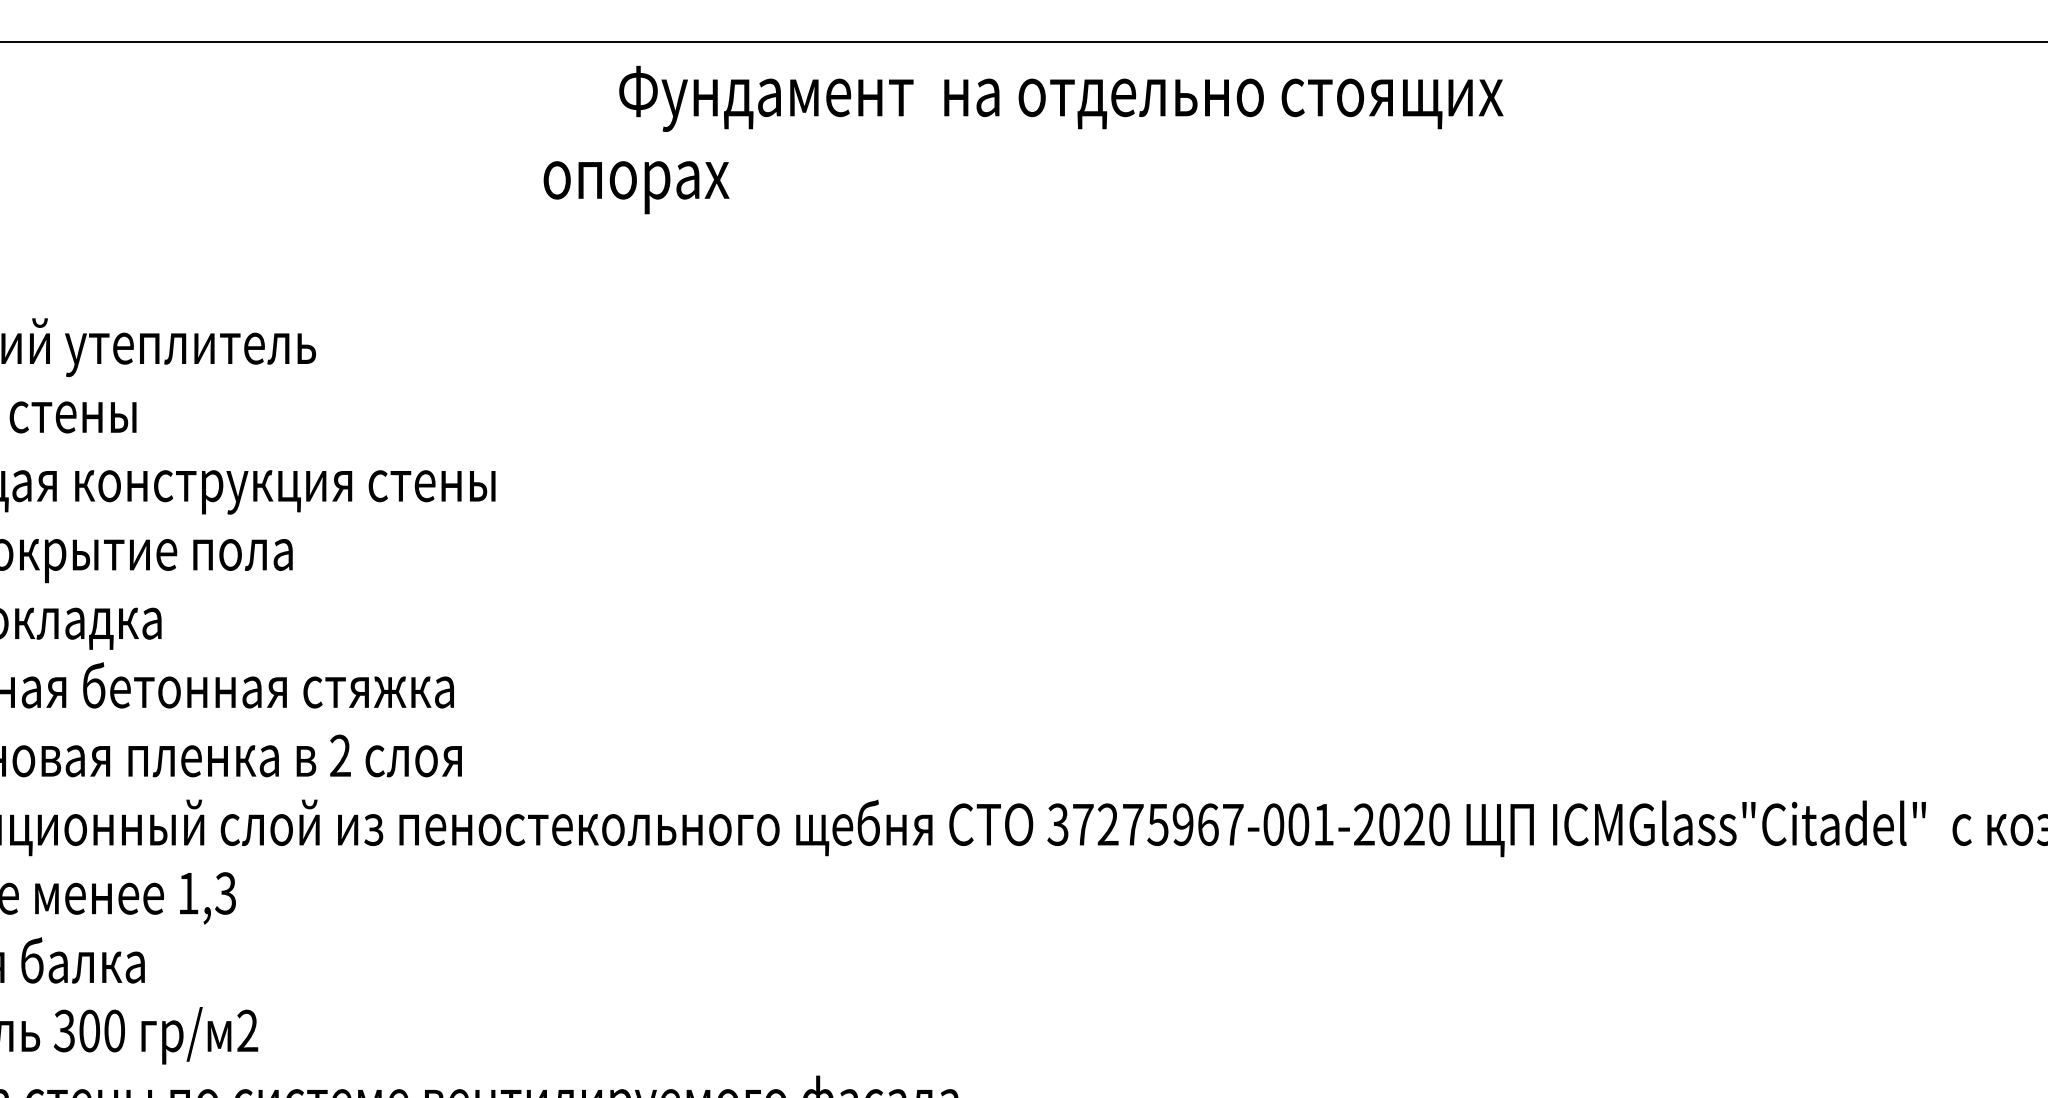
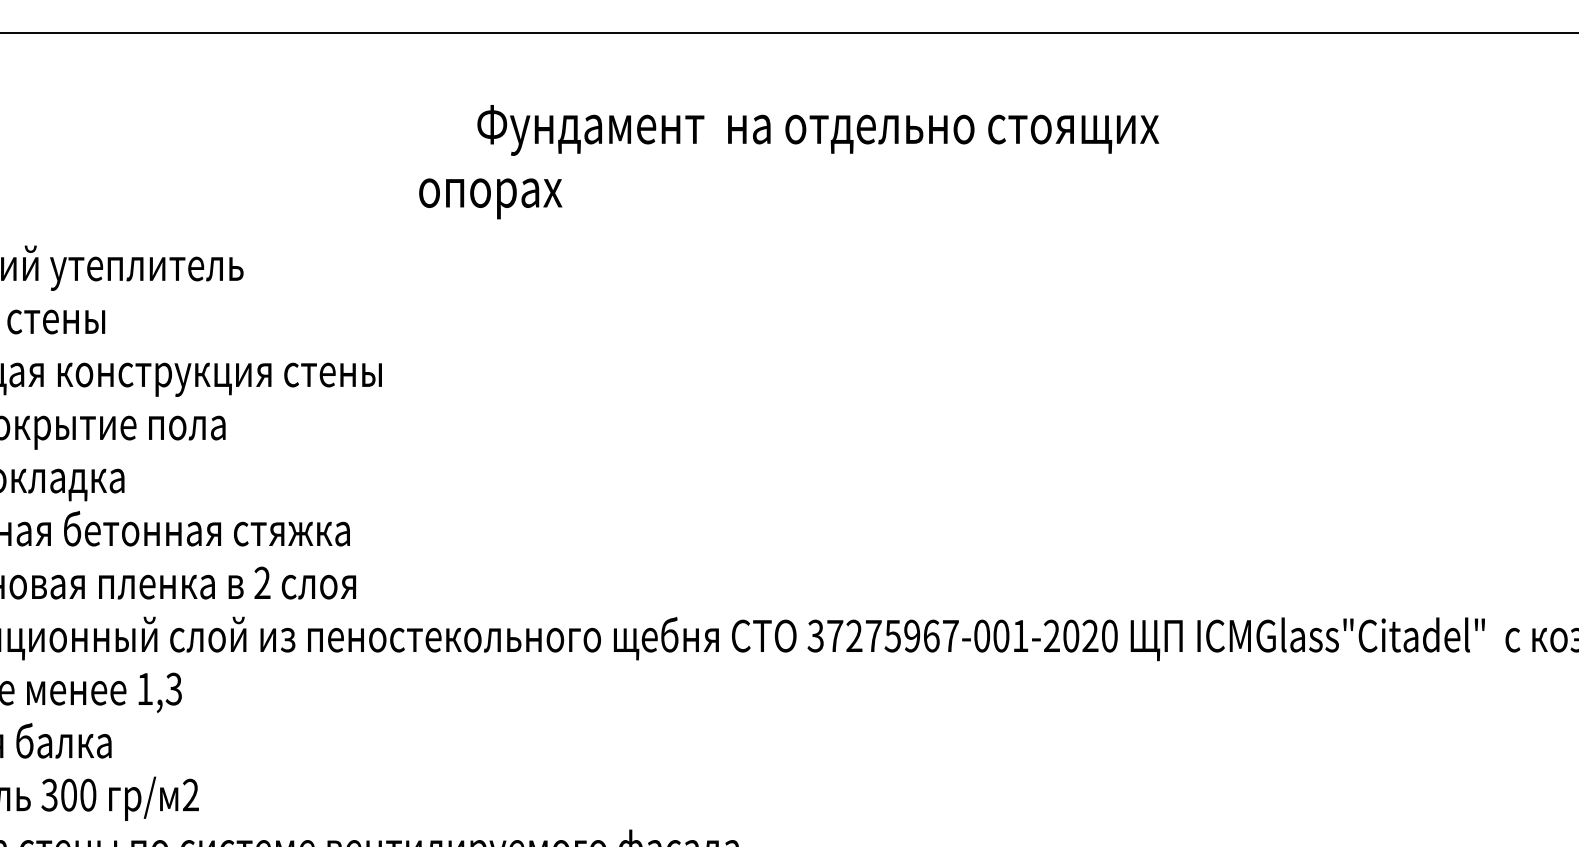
text: (1023, 140) -> (789, 162), moved

